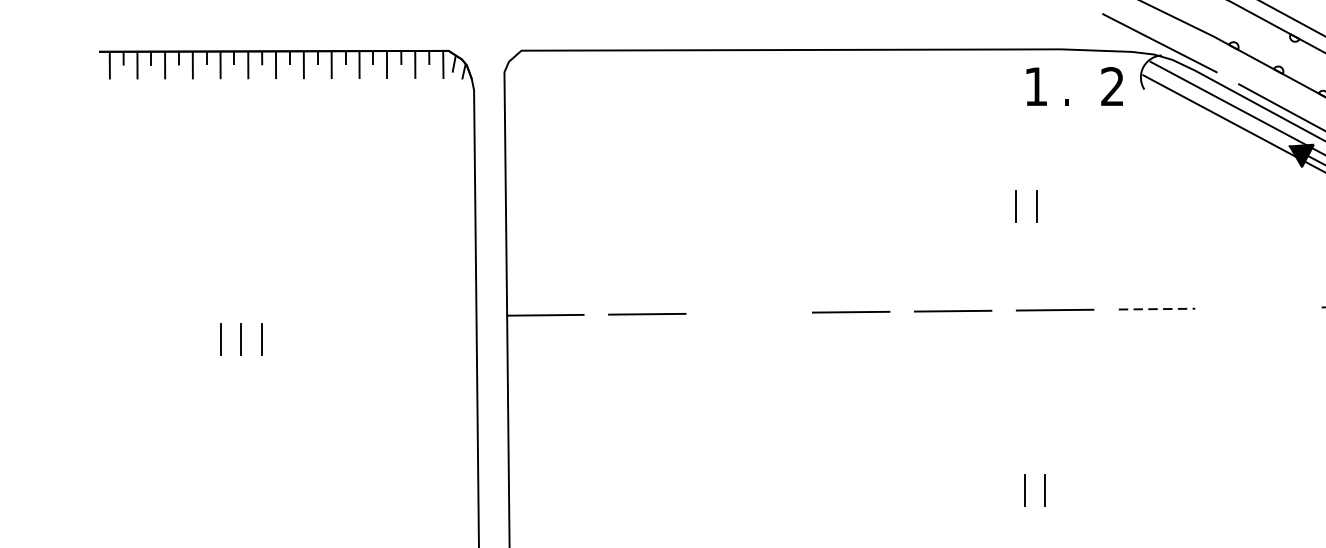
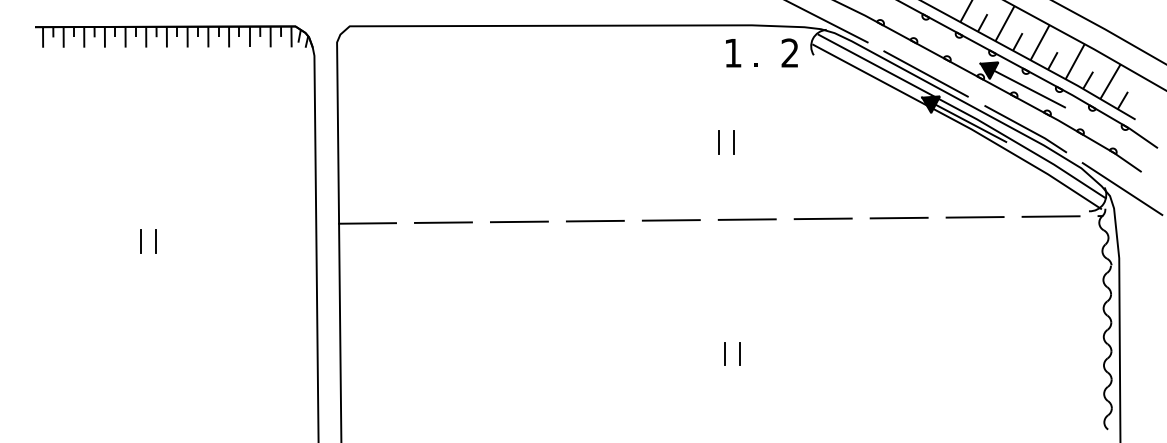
line: (1258, 307) -> (898, 217), added
line: (1157, 308) -> (823, 218), dashed -> solid
line: (747, 312) -> (518, 221), added
line: (220, 339) -> (125, 241), removed

